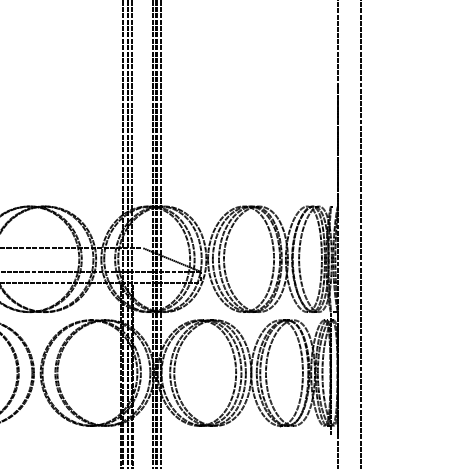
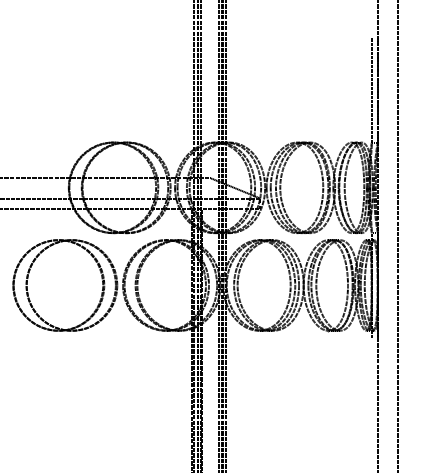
line: (331, 145) -> (372, 90), added

